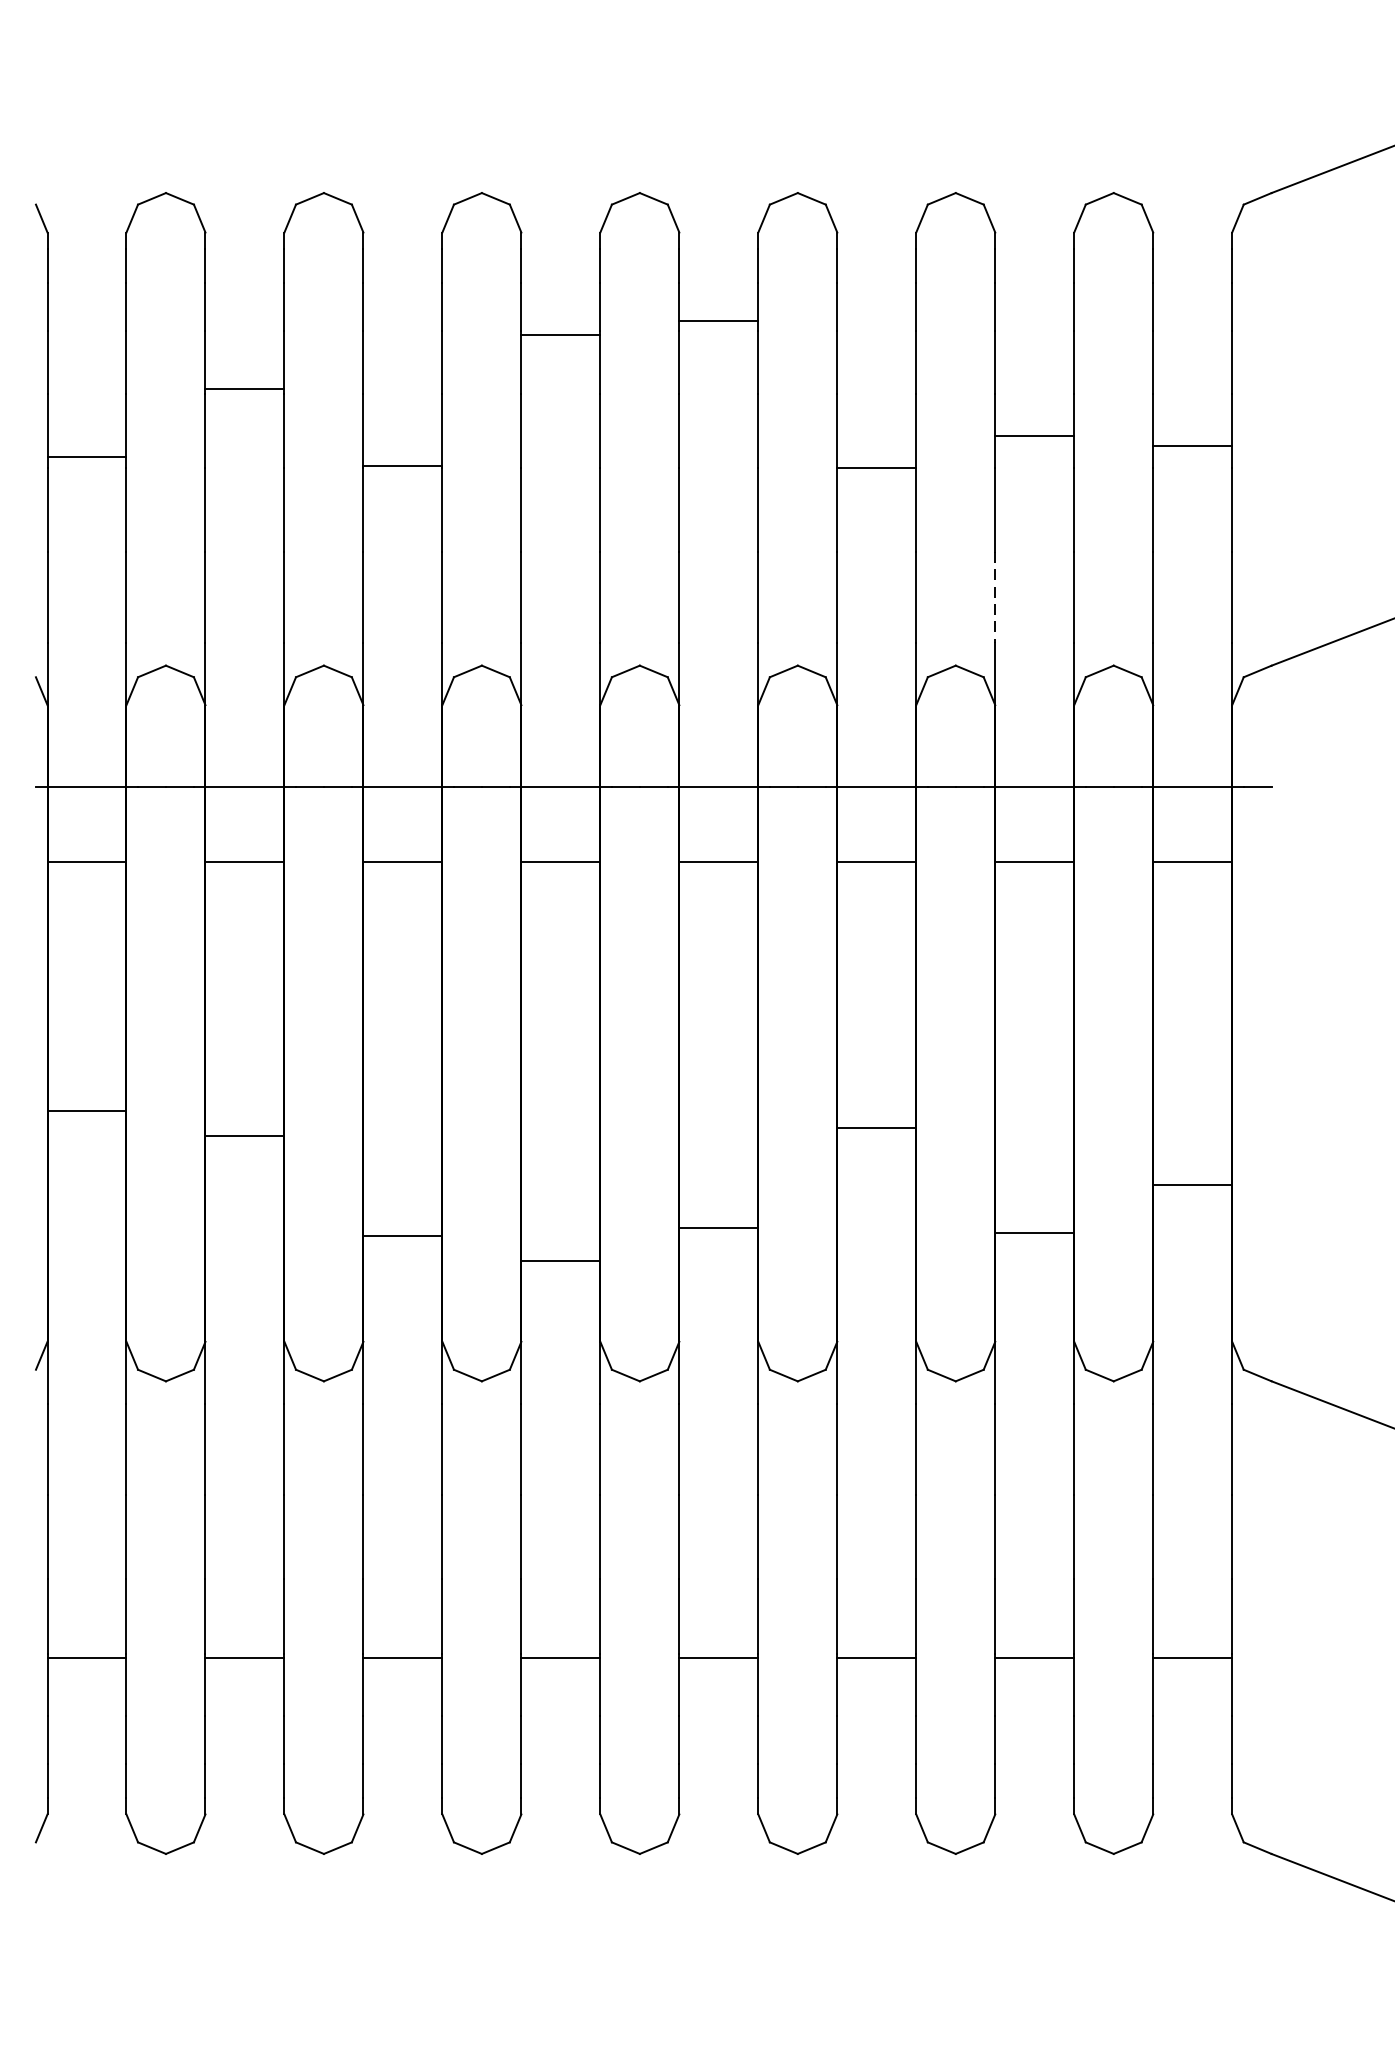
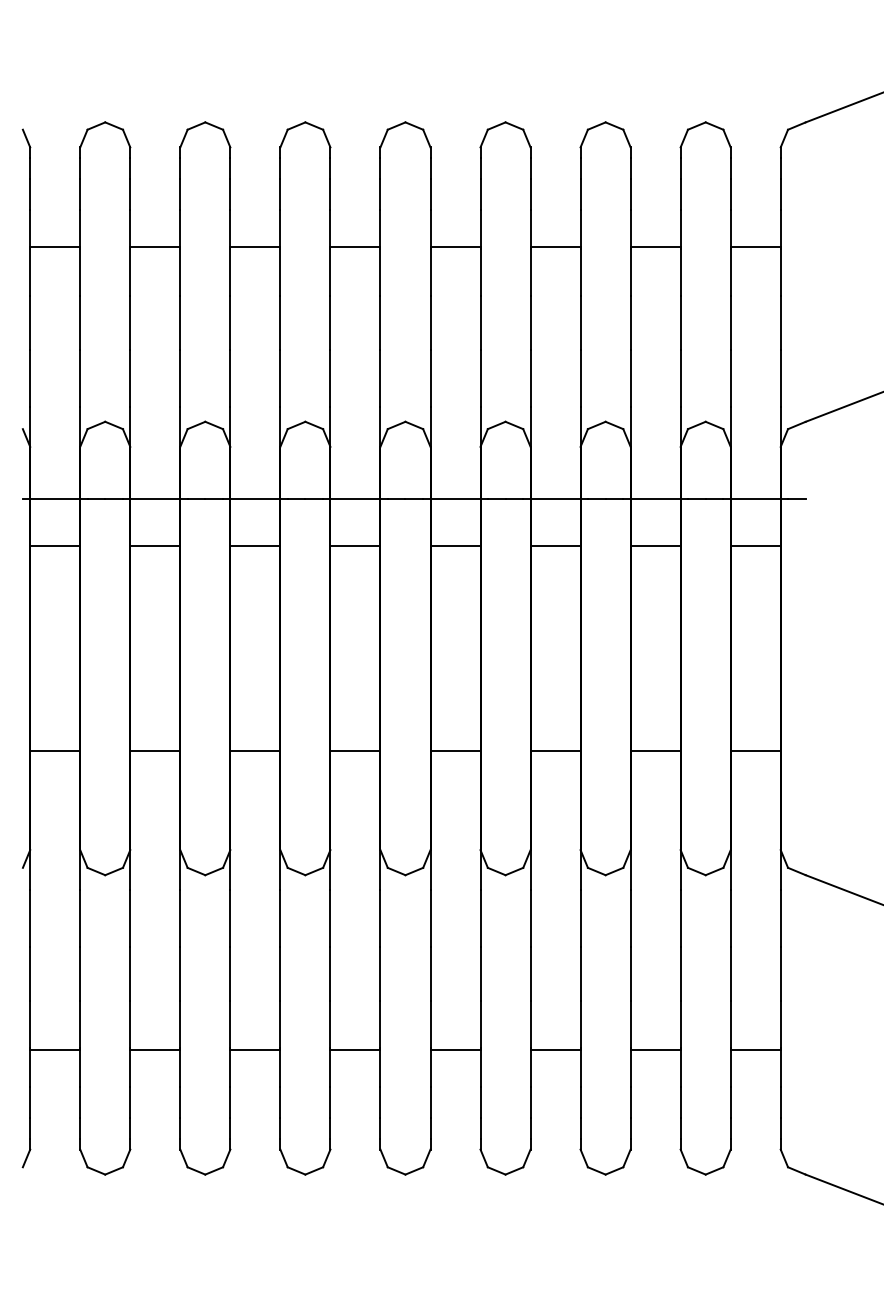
line: (718, 321) -> (455, 246), moved
line: (560, 335) -> (355, 246), moved
line: (1034, 436) -> (655, 246), moved
line: (1192, 445) -> (755, 246), moved
line: (87, 456) -> (55, 246), moved
line: (403, 466) -> (255, 246), moved
line: (876, 467) -> (555, 246), moved
line: (995, 597) -> (630, 378), dashed -> solid
line: (87, 1110) -> (55, 750), moved
line: (876, 1127) -> (555, 750), moved
line: (245, 1135) -> (155, 750), moved
line: (718, 1227) -> (455, 750), moved
line: (1034, 1231) -> (655, 750), moved
line: (403, 1235) -> (255, 750), moved
line: (560, 1260) -> (355, 750), moved

